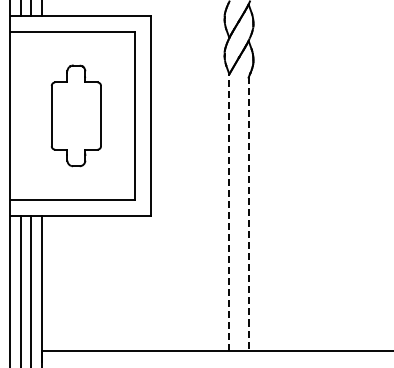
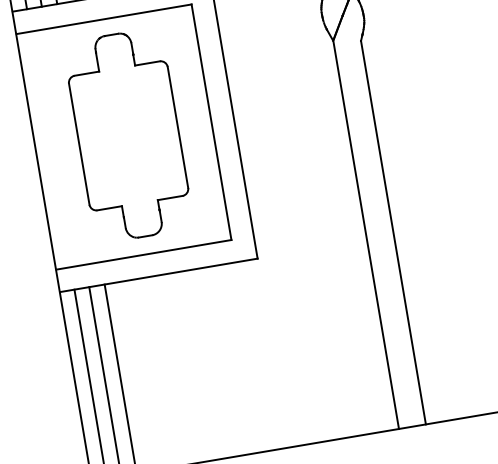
part: (76, 115) -> (128, 134), size x1.43
line: (229, 212) -> (366, 234), dashed -> solid
line: (248, 214) -> (393, 232), dashed -> solid

